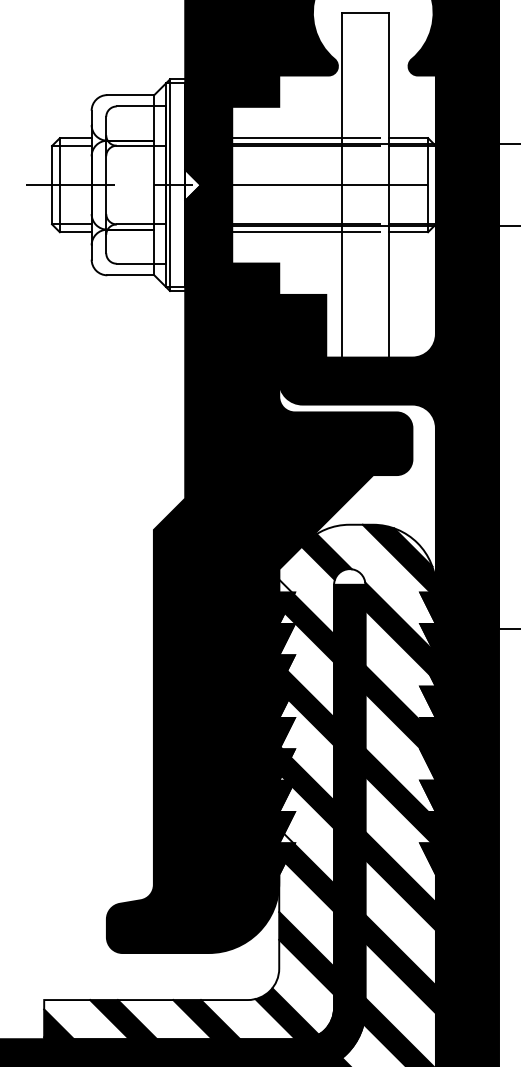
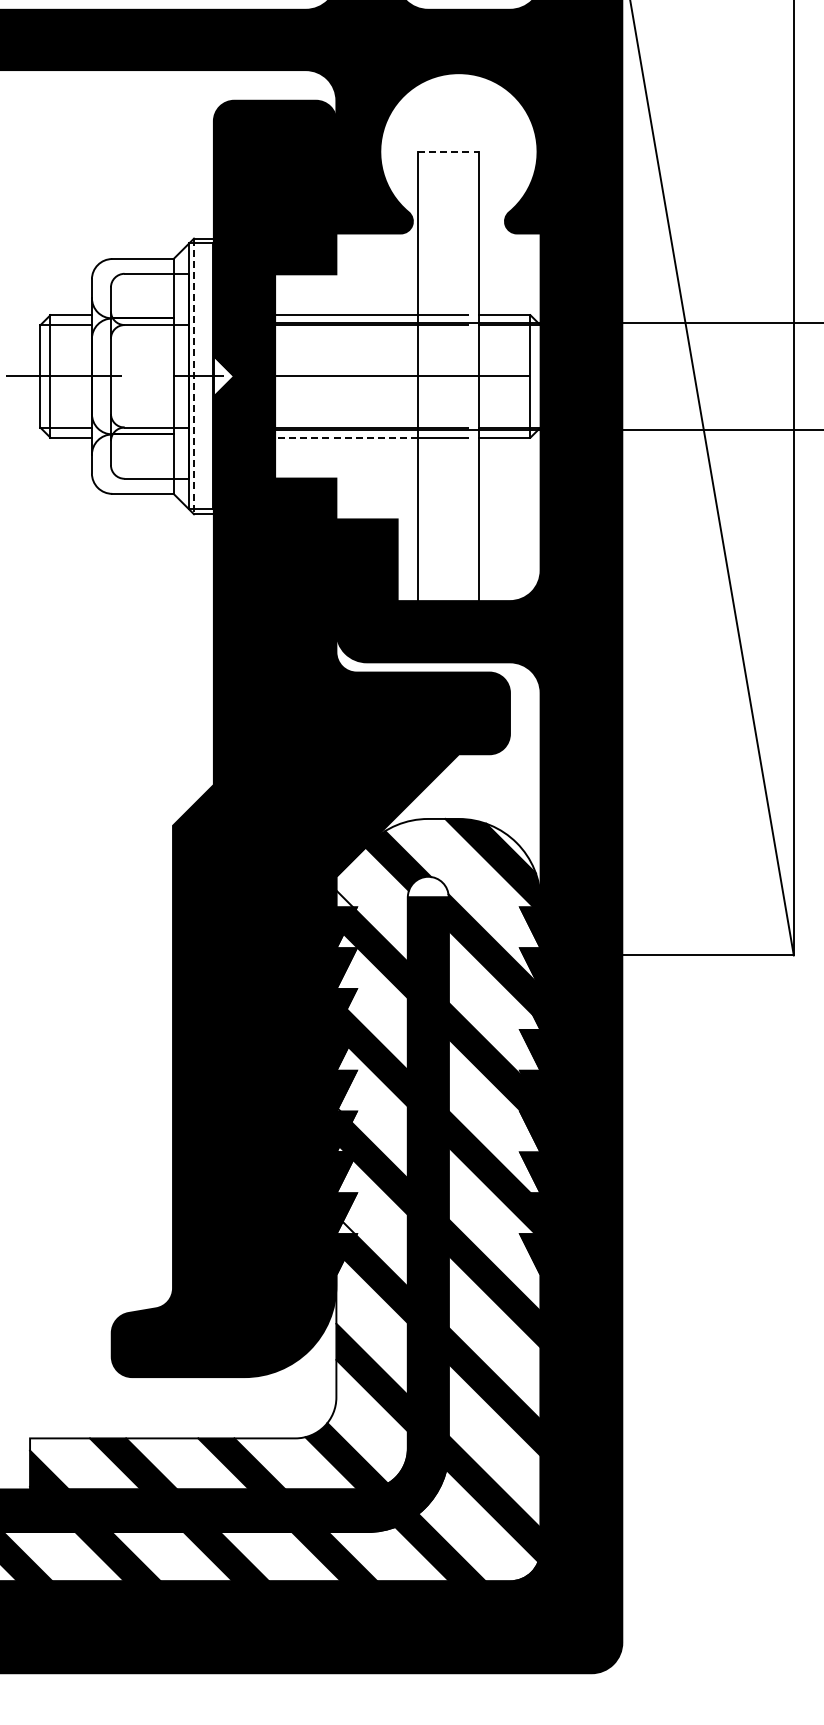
line: (365, 12) -> (448, 151), solid -> dashed
line: (170, 185) -> (194, 376), solid -> dashed
line: (286, 232) -> (346, 437), solid -> dashed

